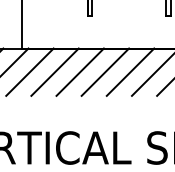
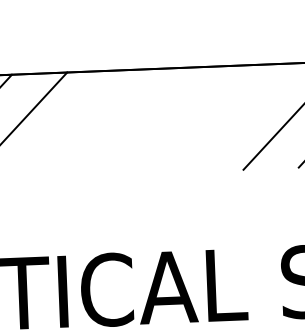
line: (54, 71) -> (71, 122), removed
line: (79, 71) -> (126, 120), removed
line: (105, 71) -> (183, 118), removed
line: (130, 71) -> (238, 116), removed

